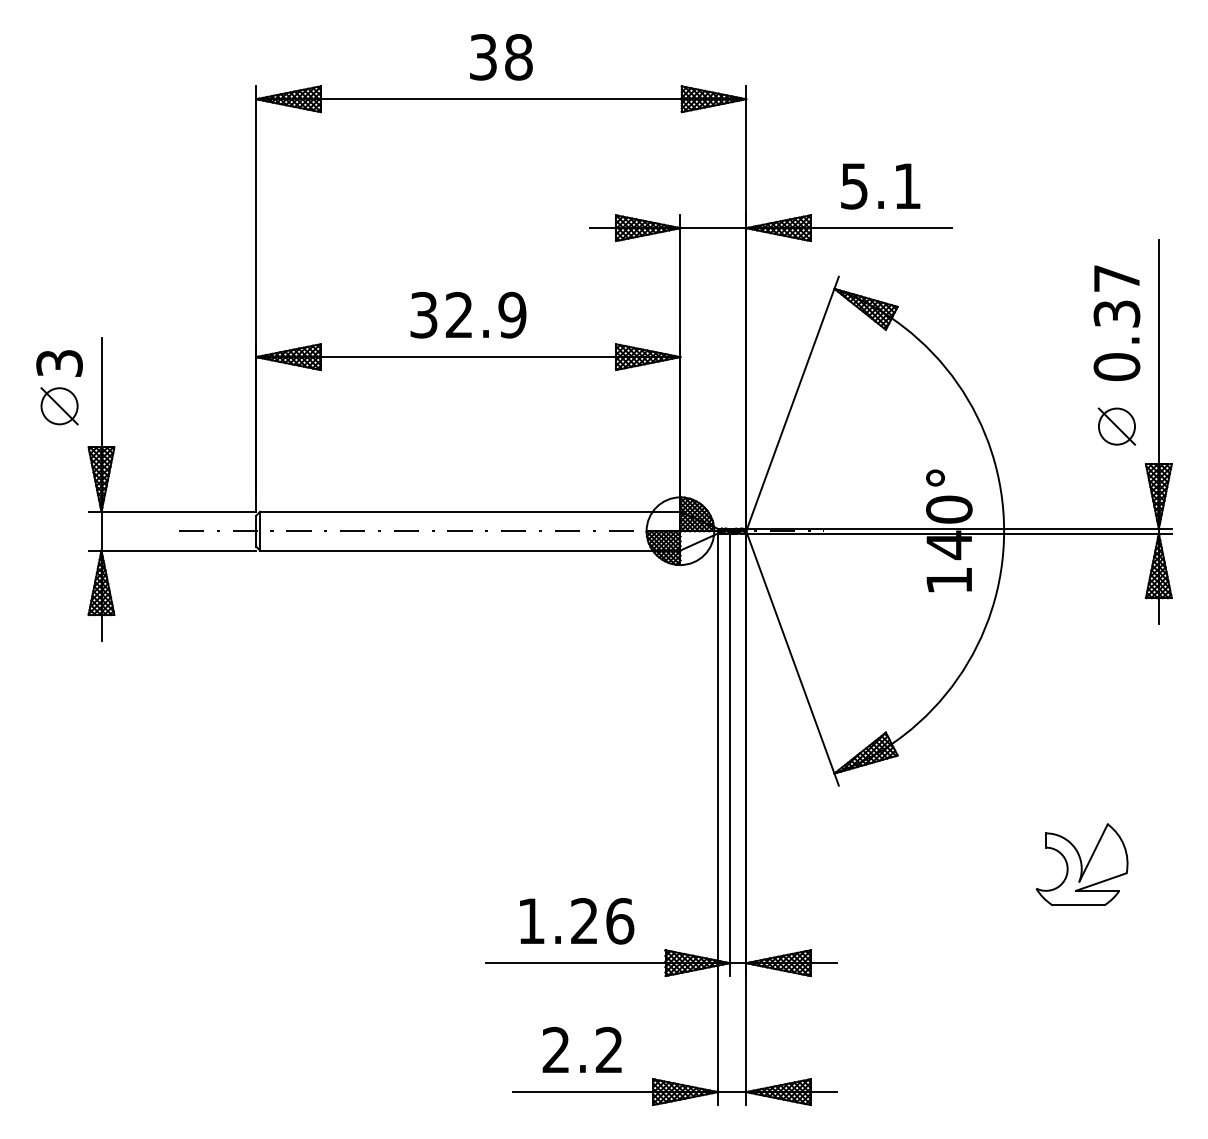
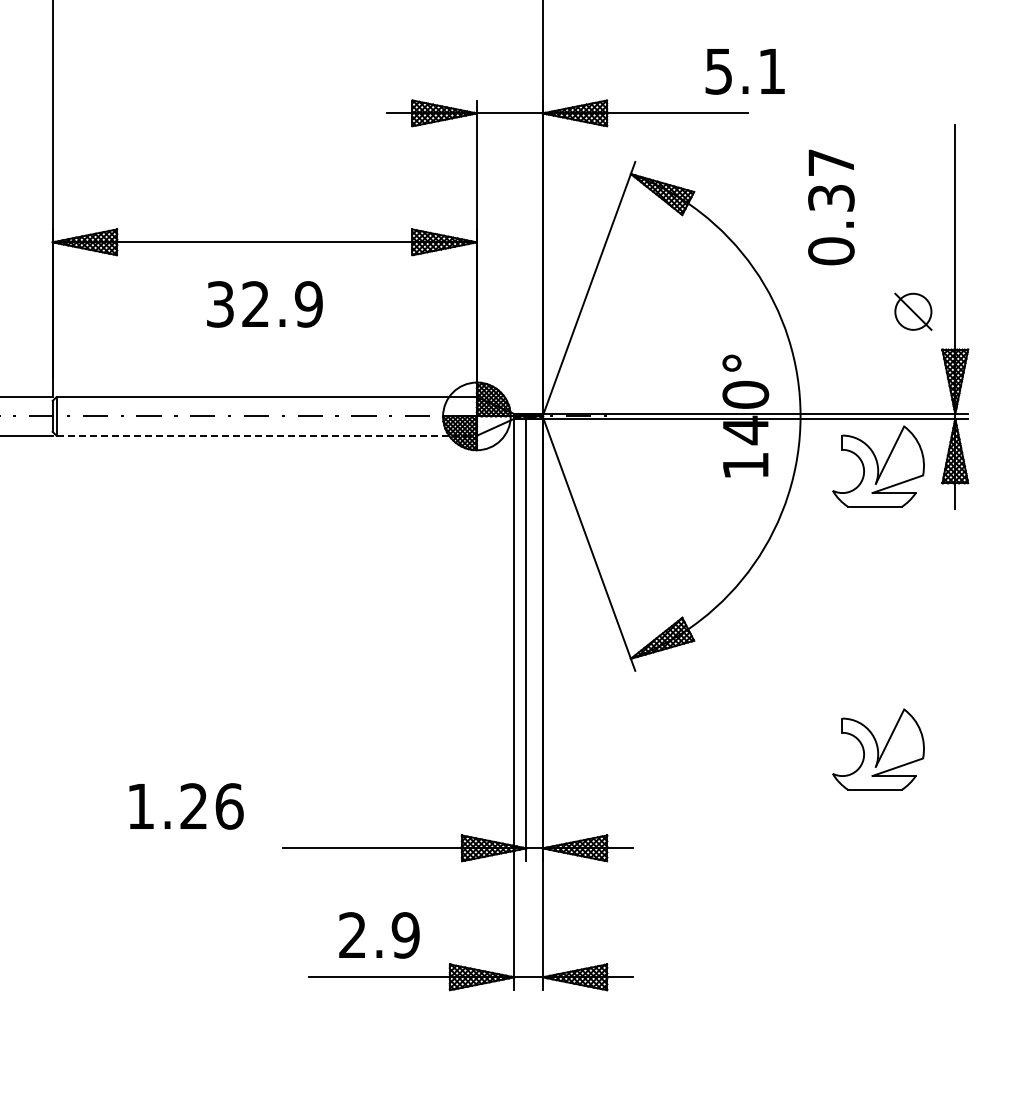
text: (880, 186) -> (744, 71), moved
text: (468, 314) -> (264, 303), moved
text: (1116, 322) -> (830, 206), moved
line: (470, 550) -> (266, 435), solid -> dashed
part: (1081, 581) -> (877, 466), added
text: (577, 921) -> (186, 806), moved
text: (609, 1049) -> (405, 934), 2.2 -> 2.9

